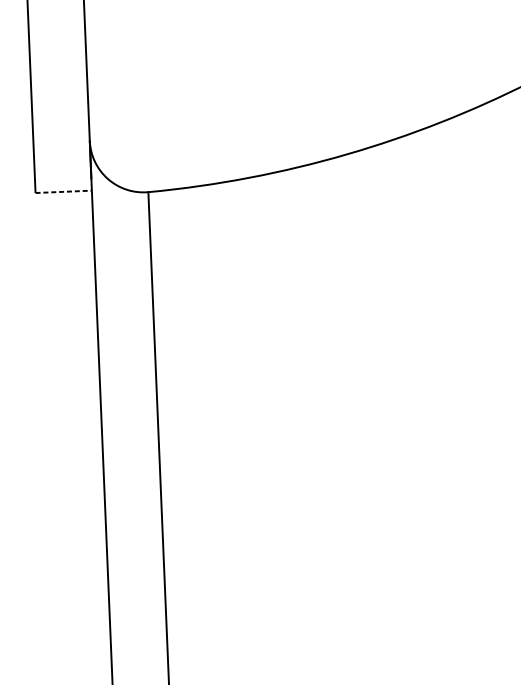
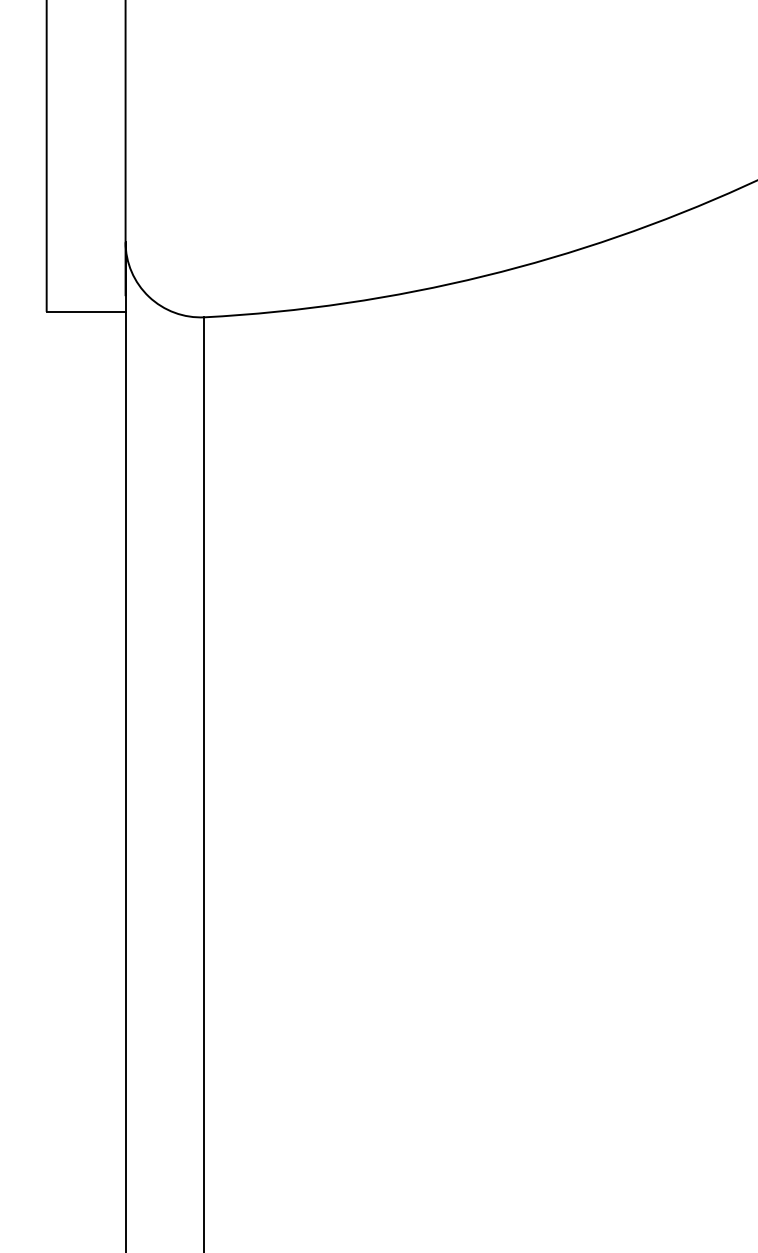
line: (63, 191) -> (86, 311), dashed -> solid

